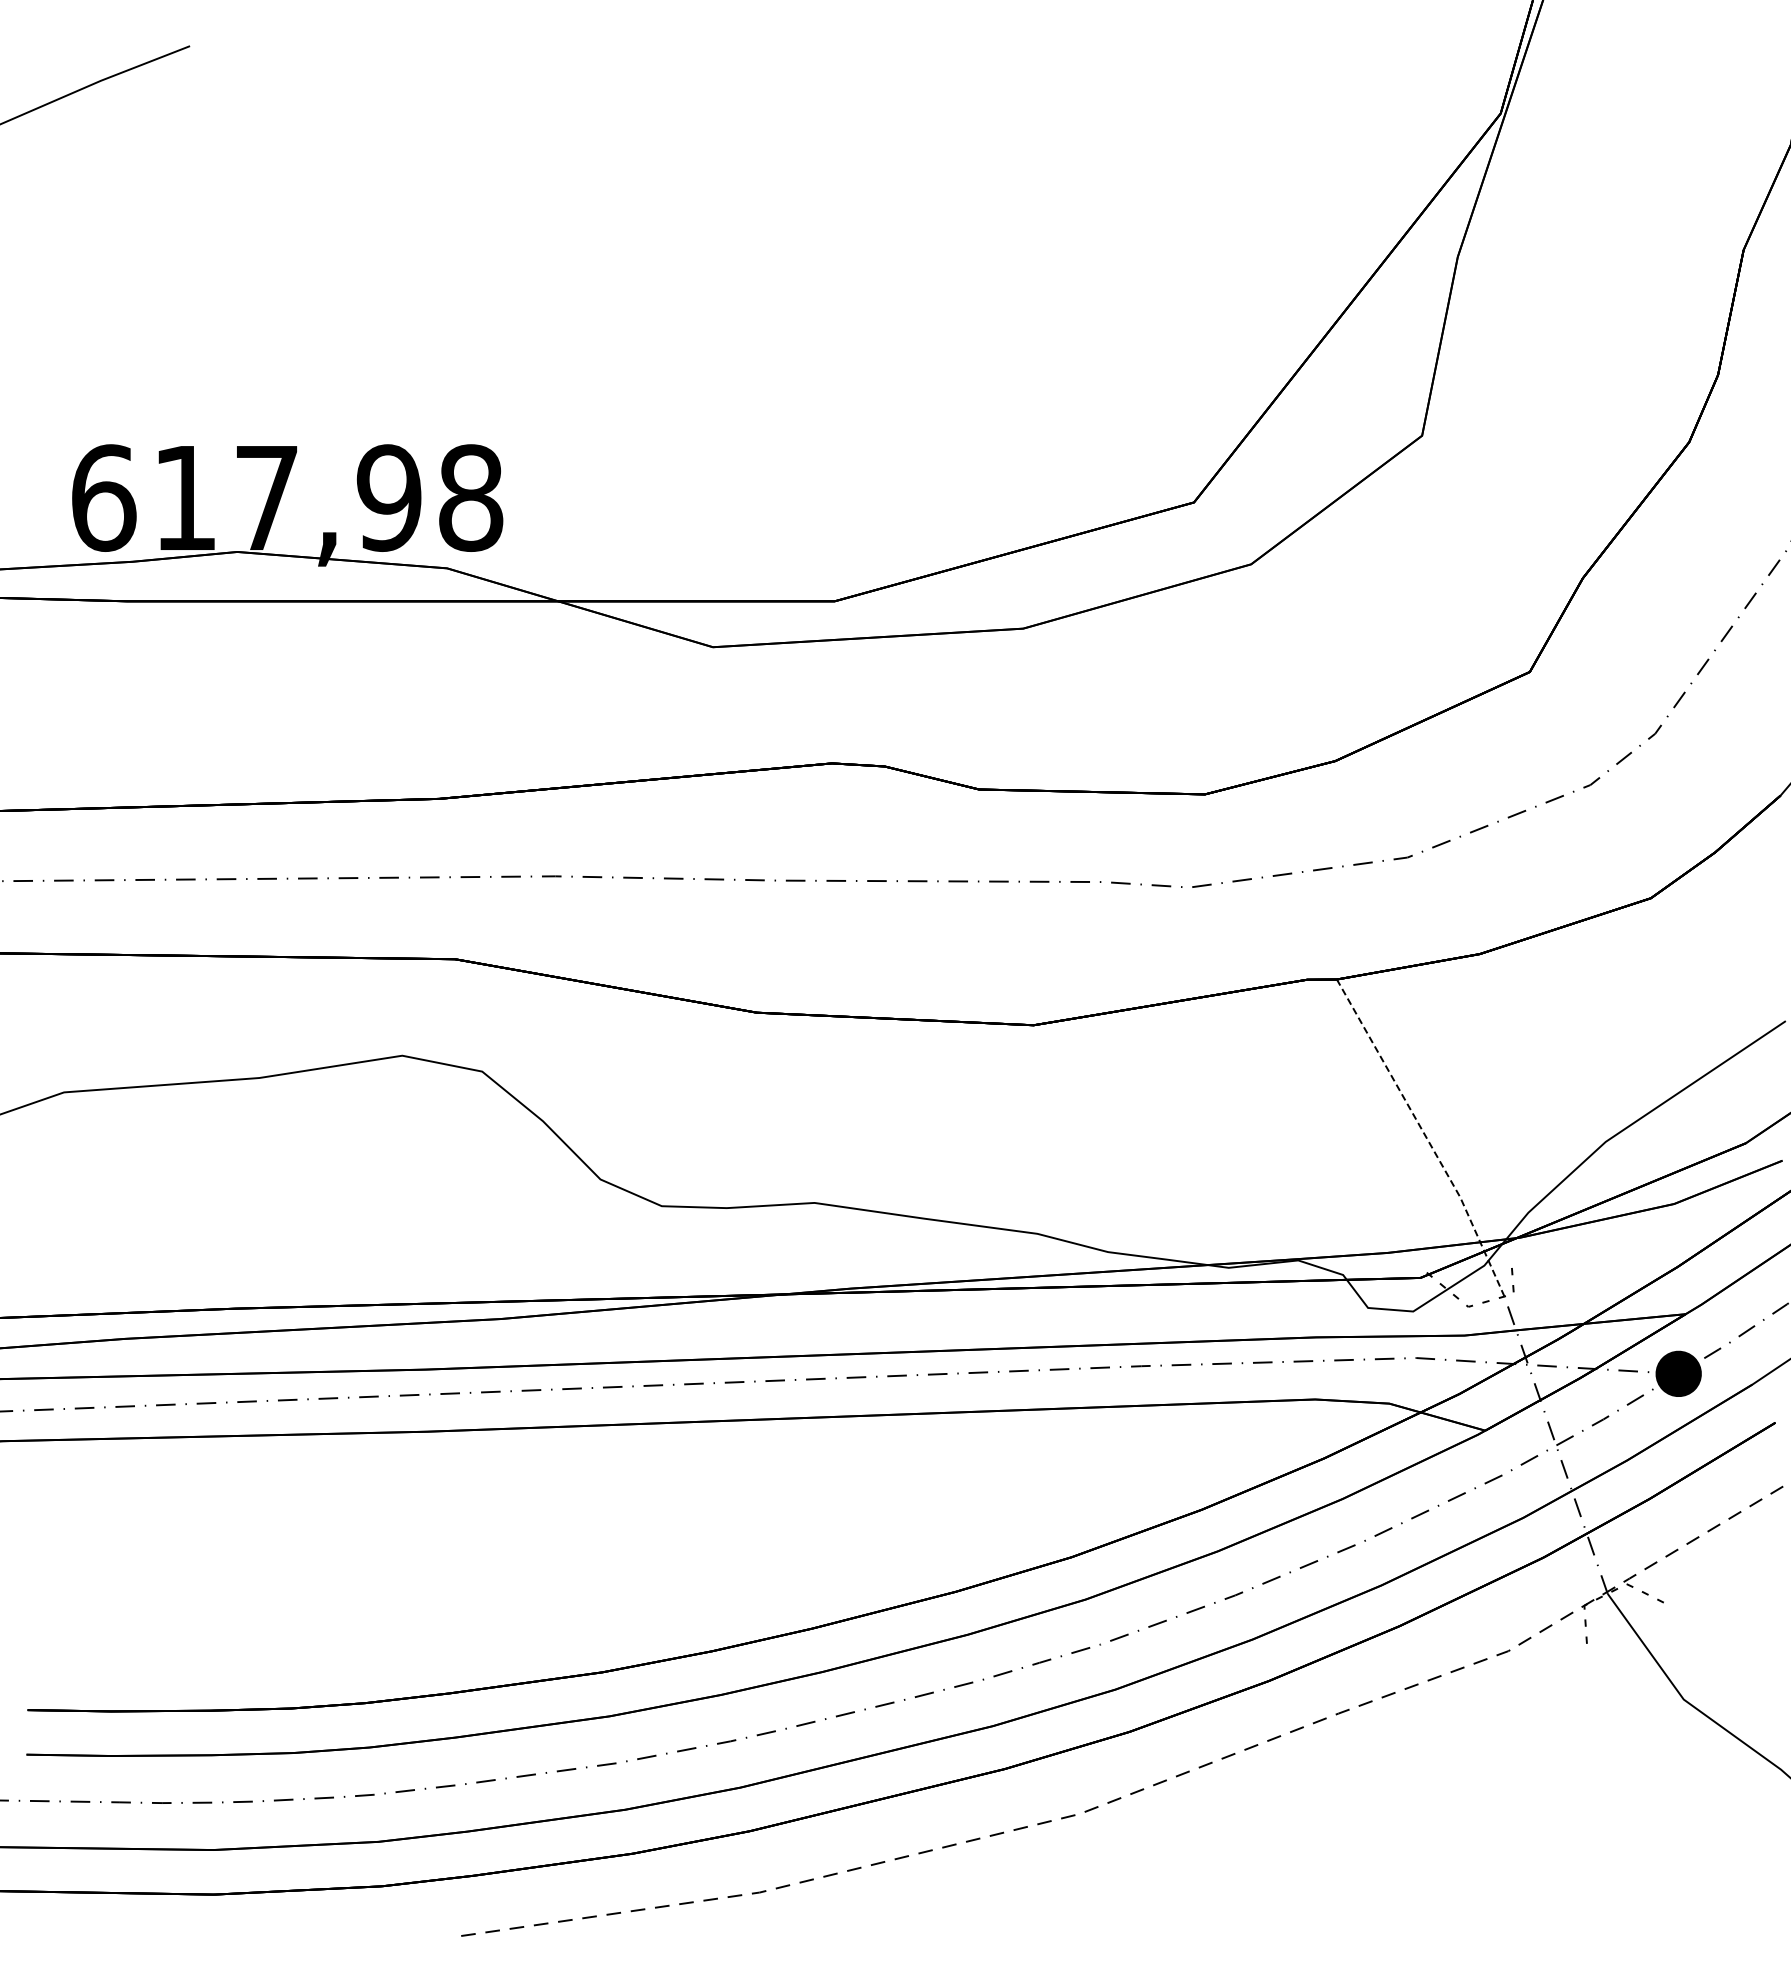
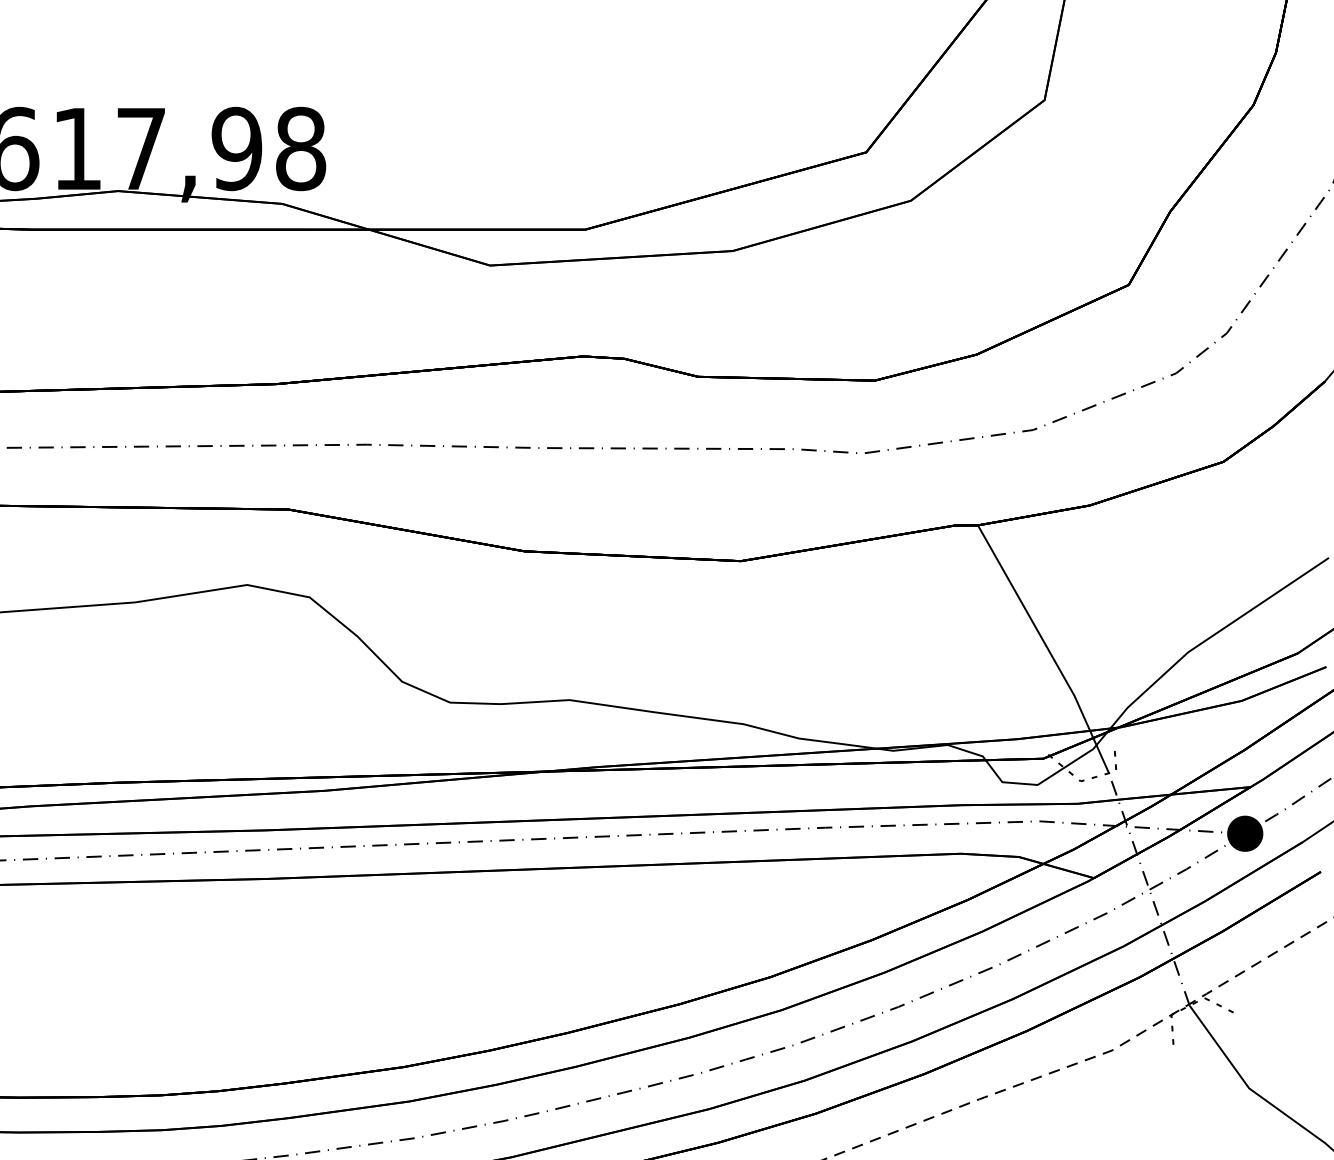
line: (1425, 1135) -> (1047, 647), dashed -> solid

